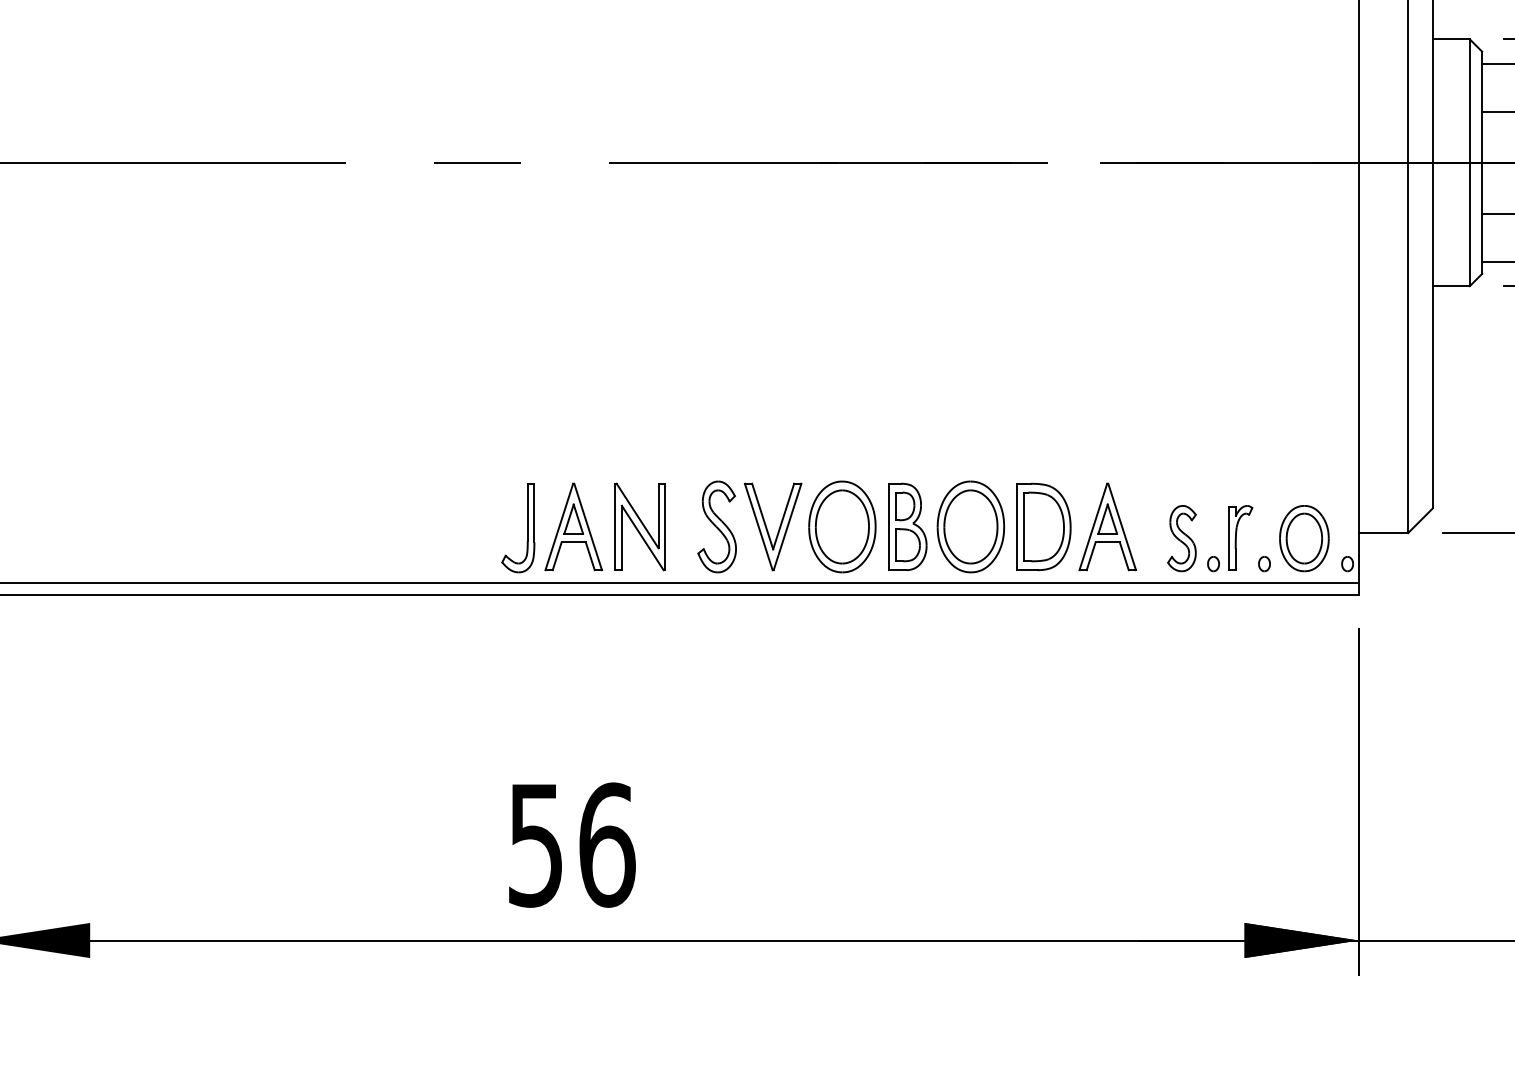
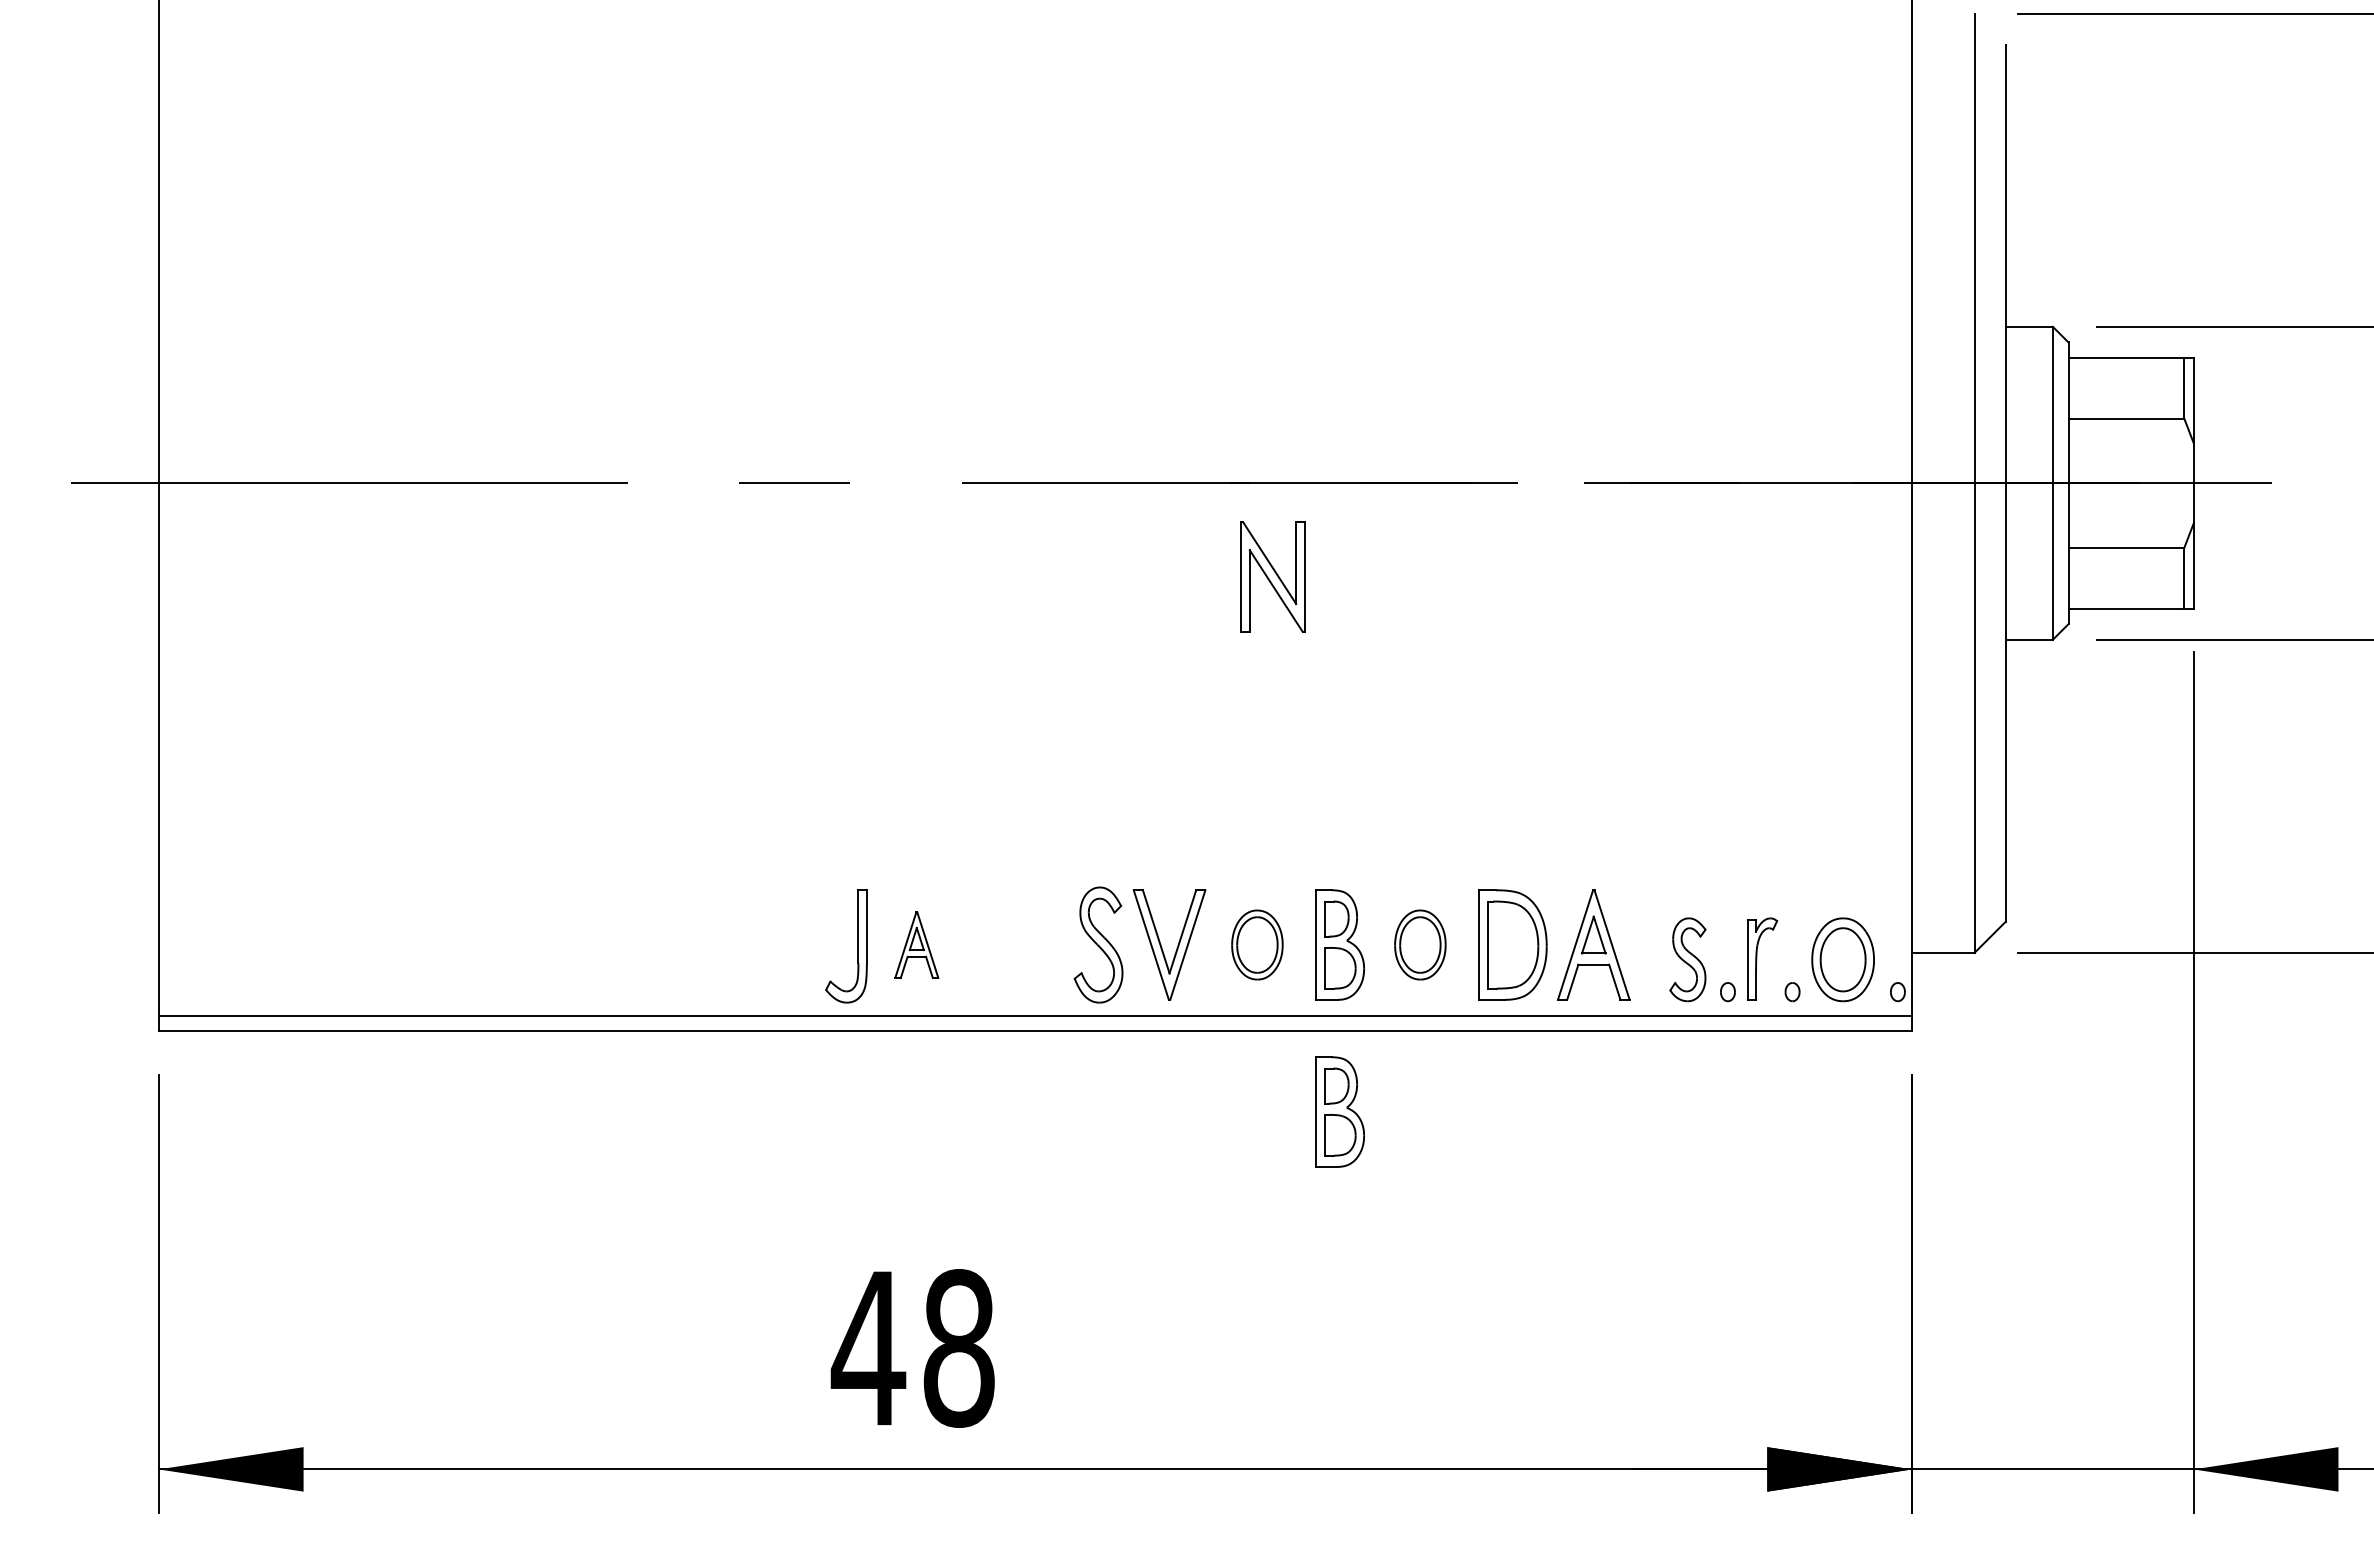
part: (573, 526) -> (916, 944), size x0.6
part: (639, 526) -> (1272, 576), moved
part: (842, 526) -> (1257, 944), size x0.6
part: (971, 526) -> (1420, 944), size x0.6
part: (907, 658) -> (1339, 1111), added
text: (570, 845) -> (912, 1348), 56 -> 48

